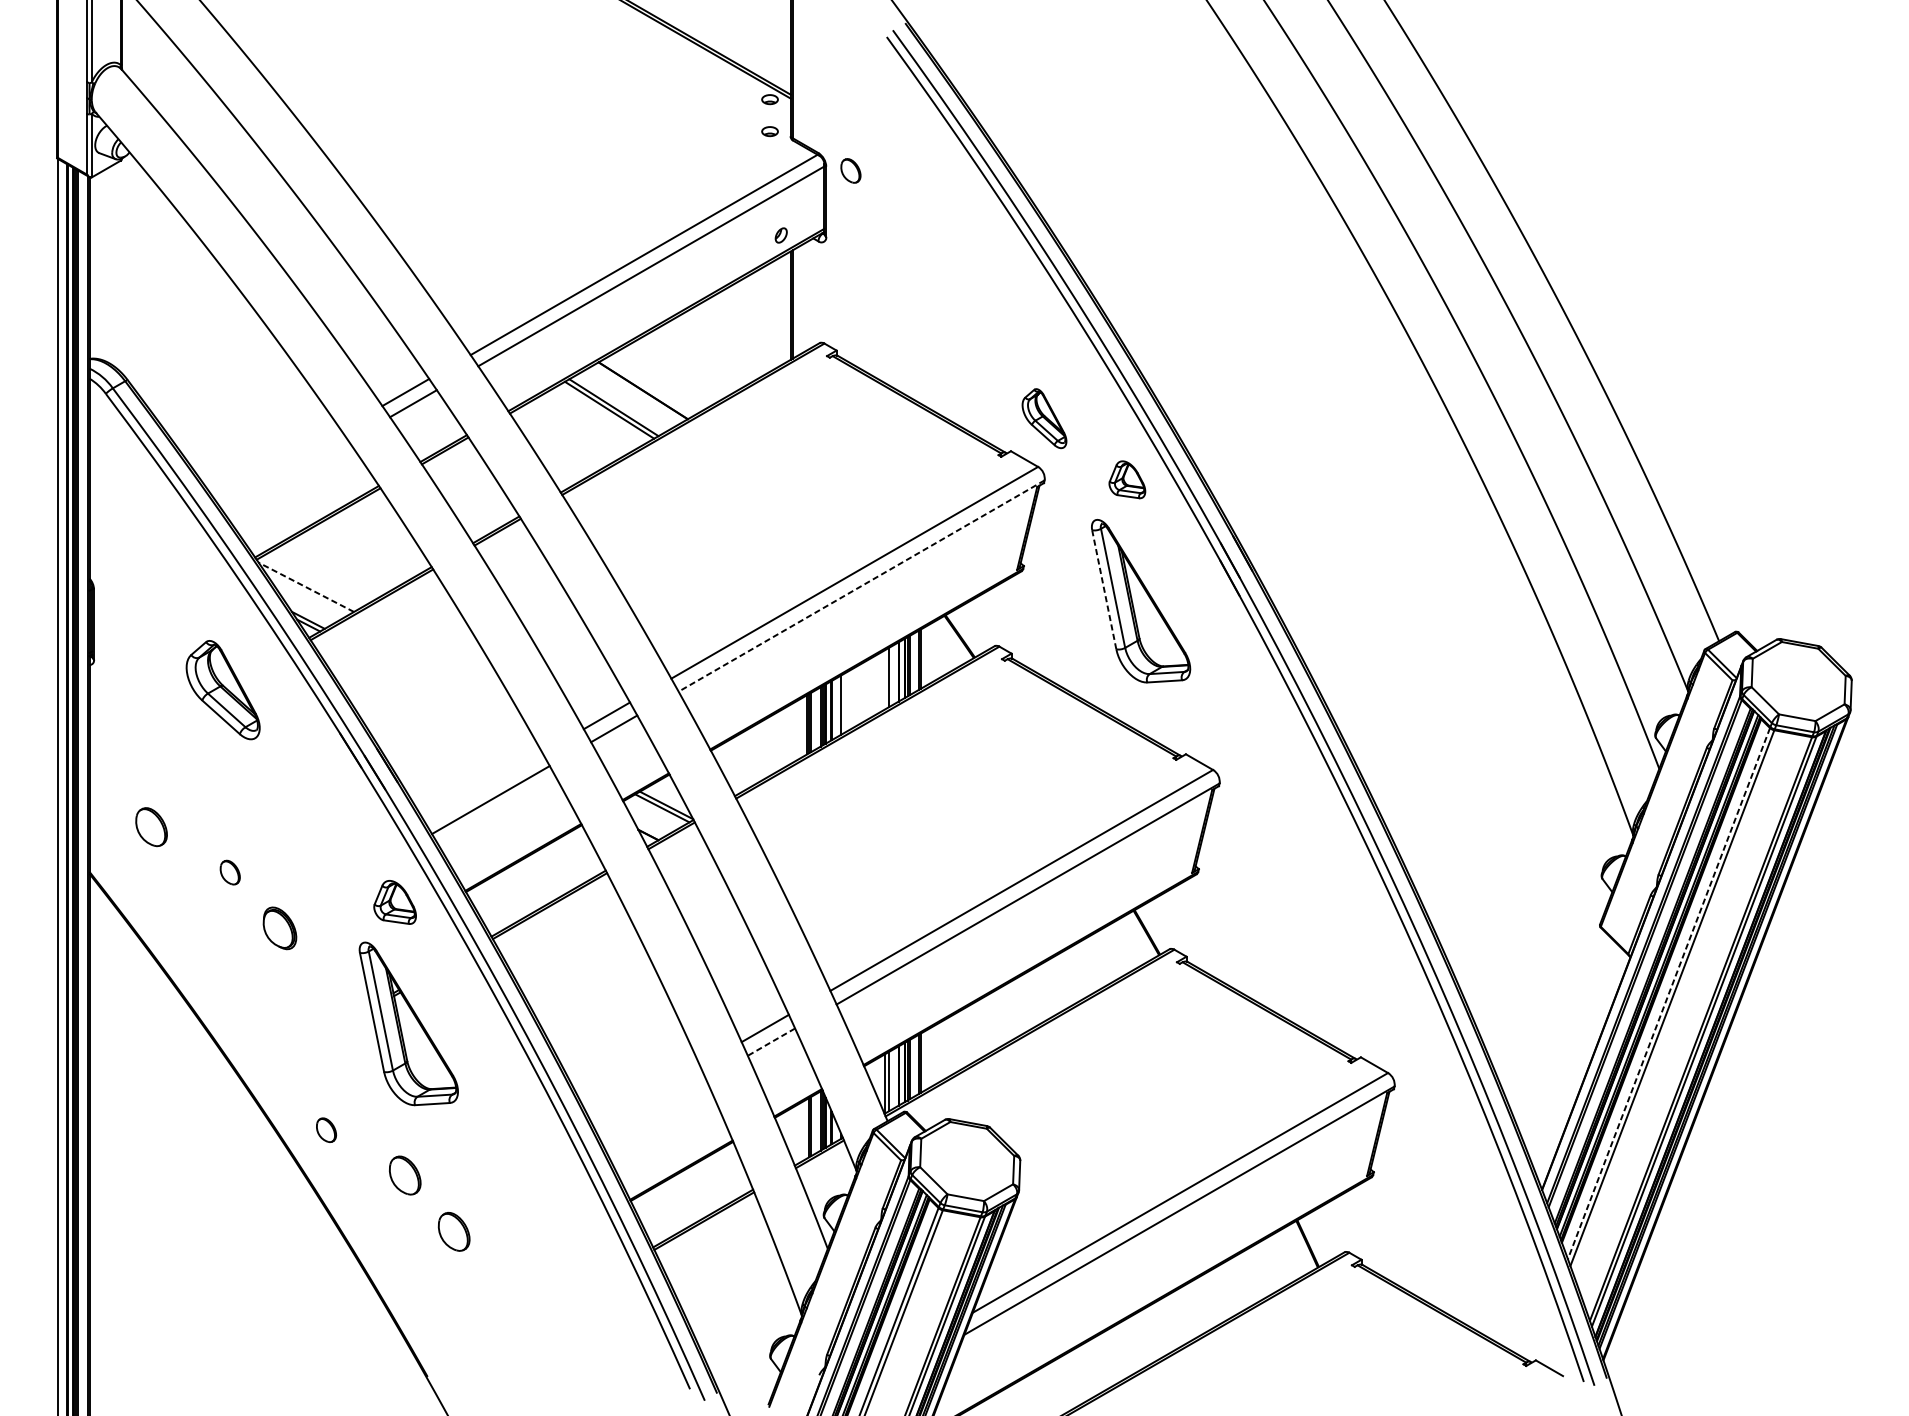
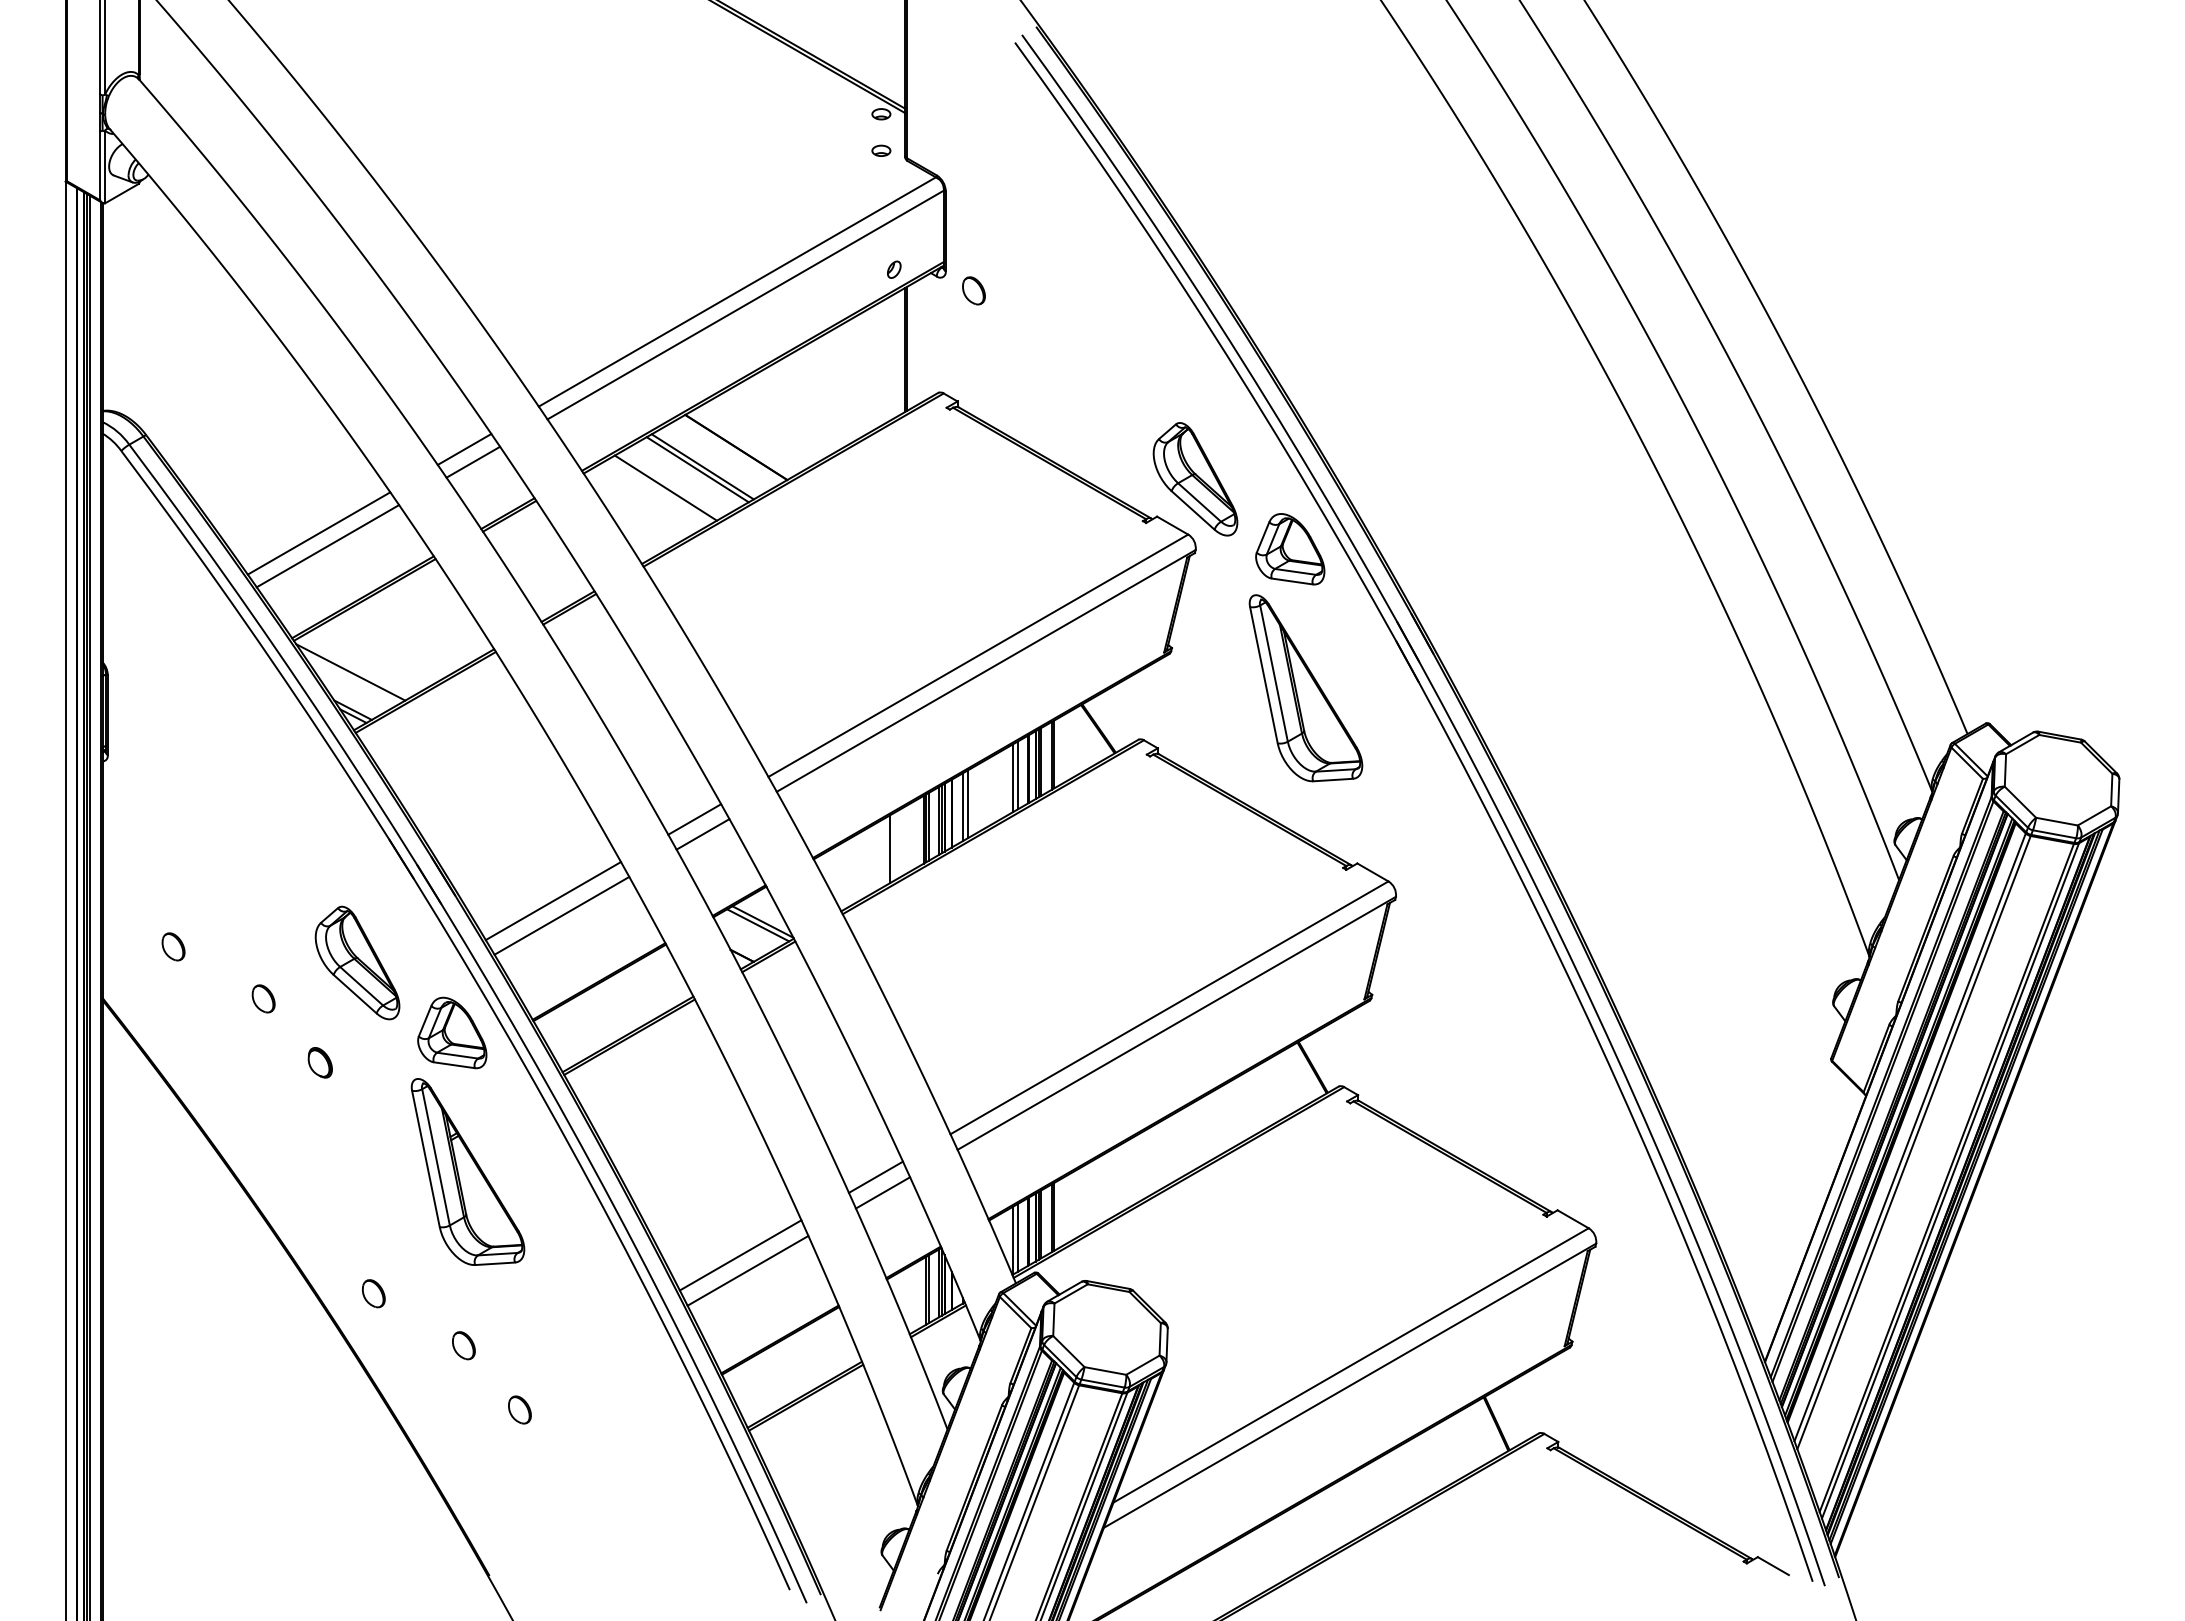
part: (850, 170) -> (973, 290), moved
part: (1044, 418) -> (1195, 479), size x1.67
line: (581, 425) -> (665, 487), added
line: (278, 465) -> (318, 533), added
line: (286, 477) -> (327, 546), added
part: (1127, 479) -> (1290, 549), size x1.67
line: (861, 585) -> (986, 670), dashed -> solid
line: (306, 587) -> (350, 672), dashed -> solid
line: (1103, 590) -> (1263, 675), dashed -> solid
line: (884, 680) -> (1012, 778), added
part: (223, 689) -> (357, 962), moved
line: (846, 702) -> (968, 804), added
line: (777, 741) -> (890, 848), added
line: (482, 787) -> (552, 901), added
part: (151, 826) -> (173, 946), size x0.62
part: (395, 901) -> (452, 1032), size x1.43
part: (279, 928) -> (319, 1062), size x0.62
line: (1668, 993) -> (1909, 1137), dashed -> solid
line: (771, 1042) -> (882, 1193), dashed -> solid
line: (646, 1096) -> (740, 1255), added
line: (653, 1109) -> (747, 1270), added
part: (404, 1175) -> (463, 1345), size x0.62
part: (453, 1231) -> (519, 1409), size x0.62

